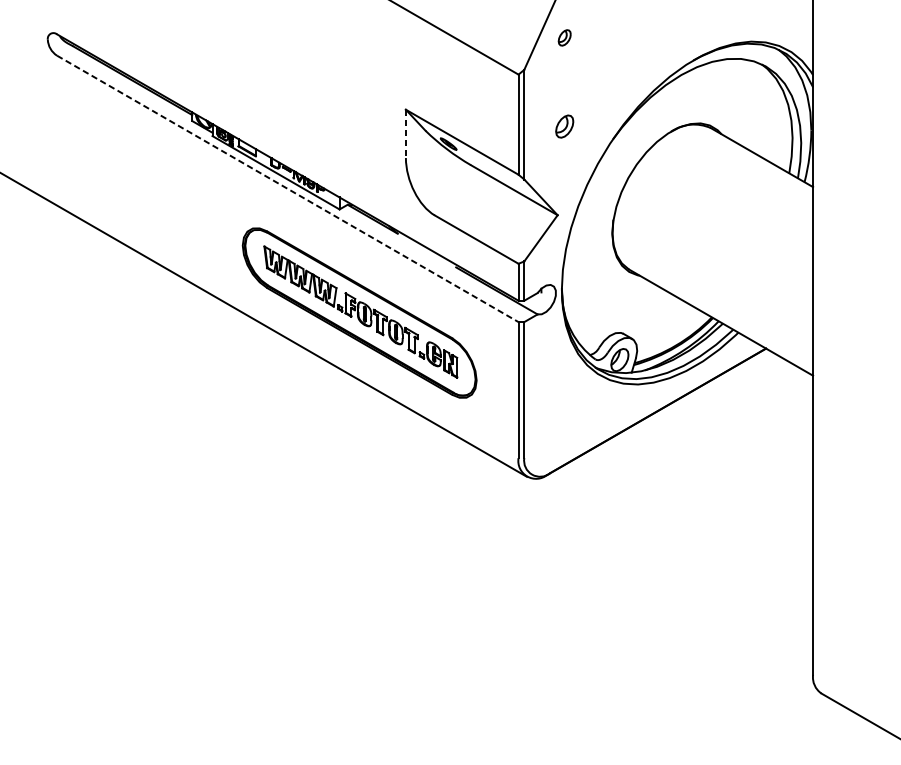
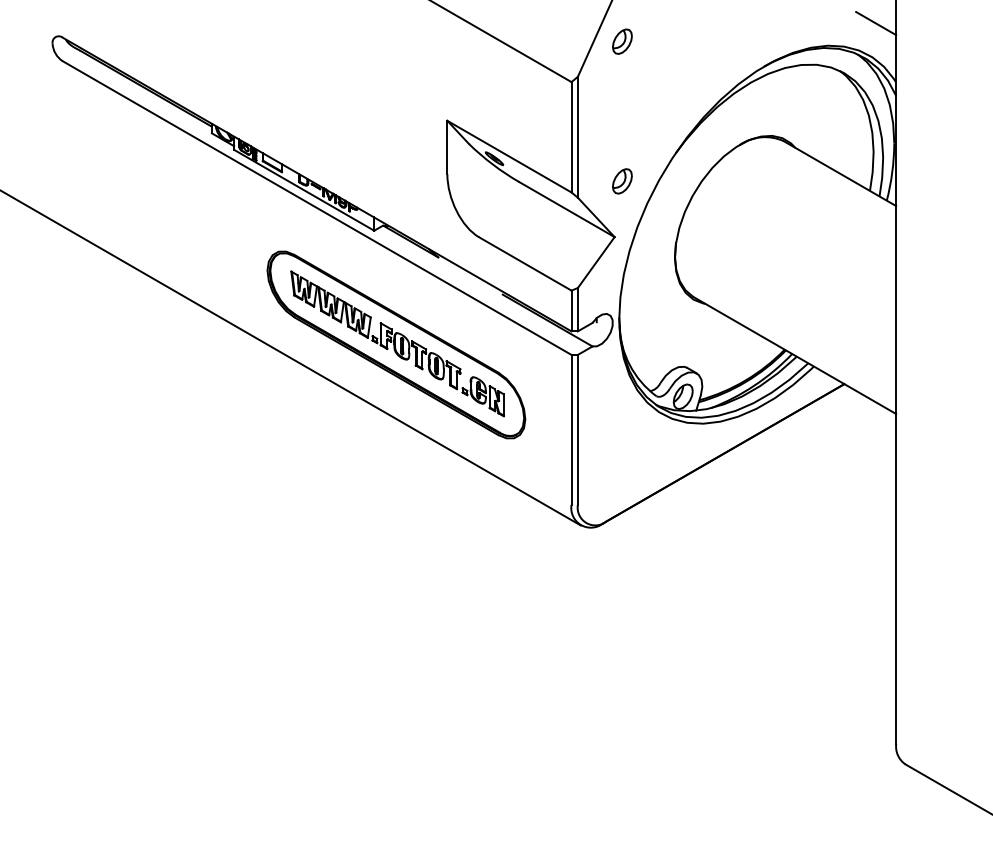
line: (795, 21) -> (876, 23), added
part: (564, 37) -> (622, 41), size x1.43
part: (564, 126) -> (622, 181), moved
line: (406, 133) -> (447, 147), dashed -> solid
line: (288, 189) -> (317, 208), dashed -> solid

